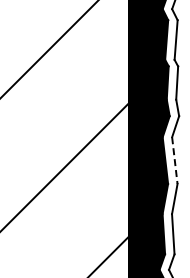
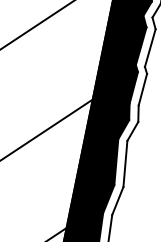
line: (174, 160) -> (125, 163), dashed -> solid

